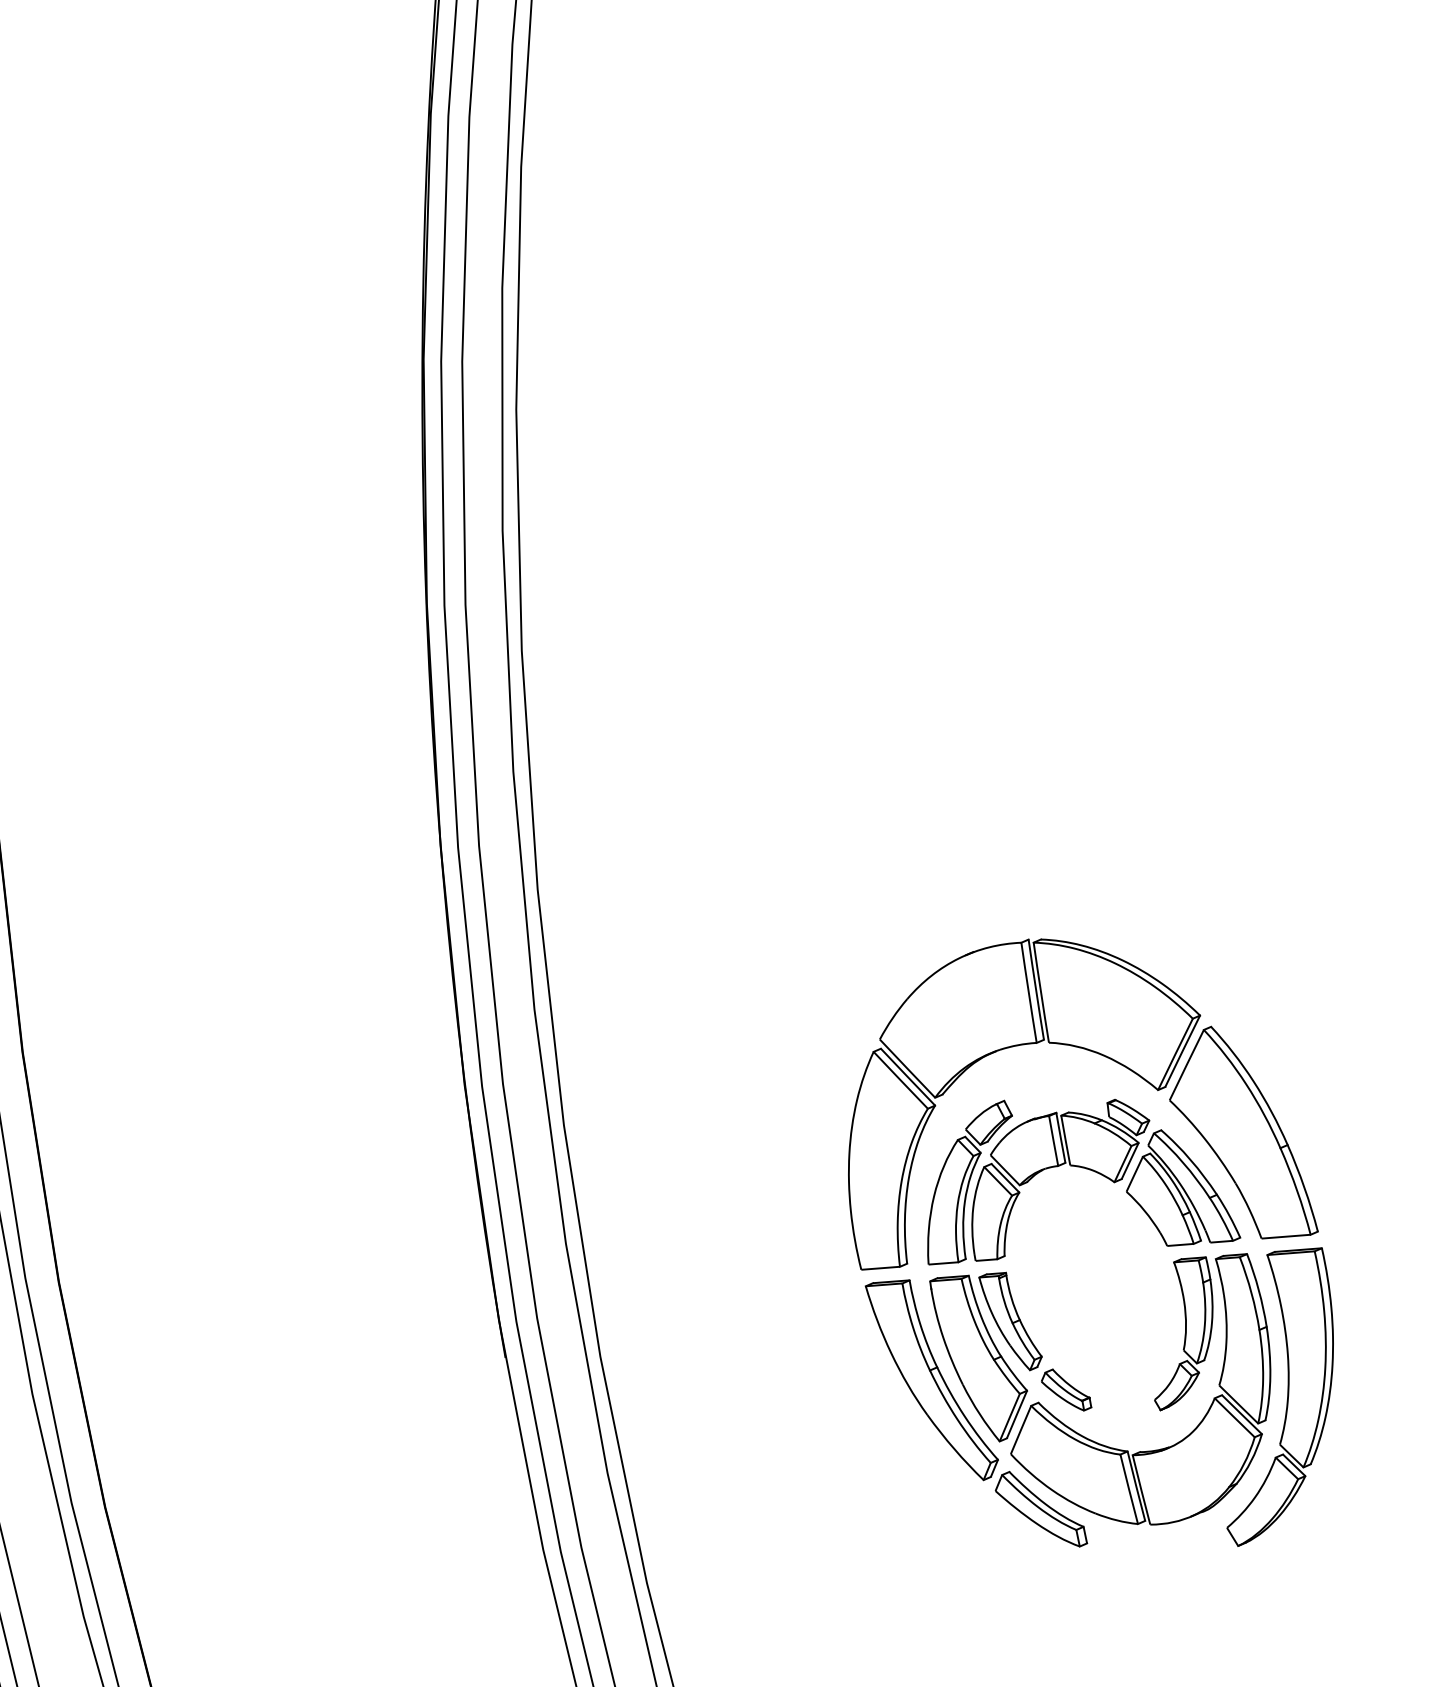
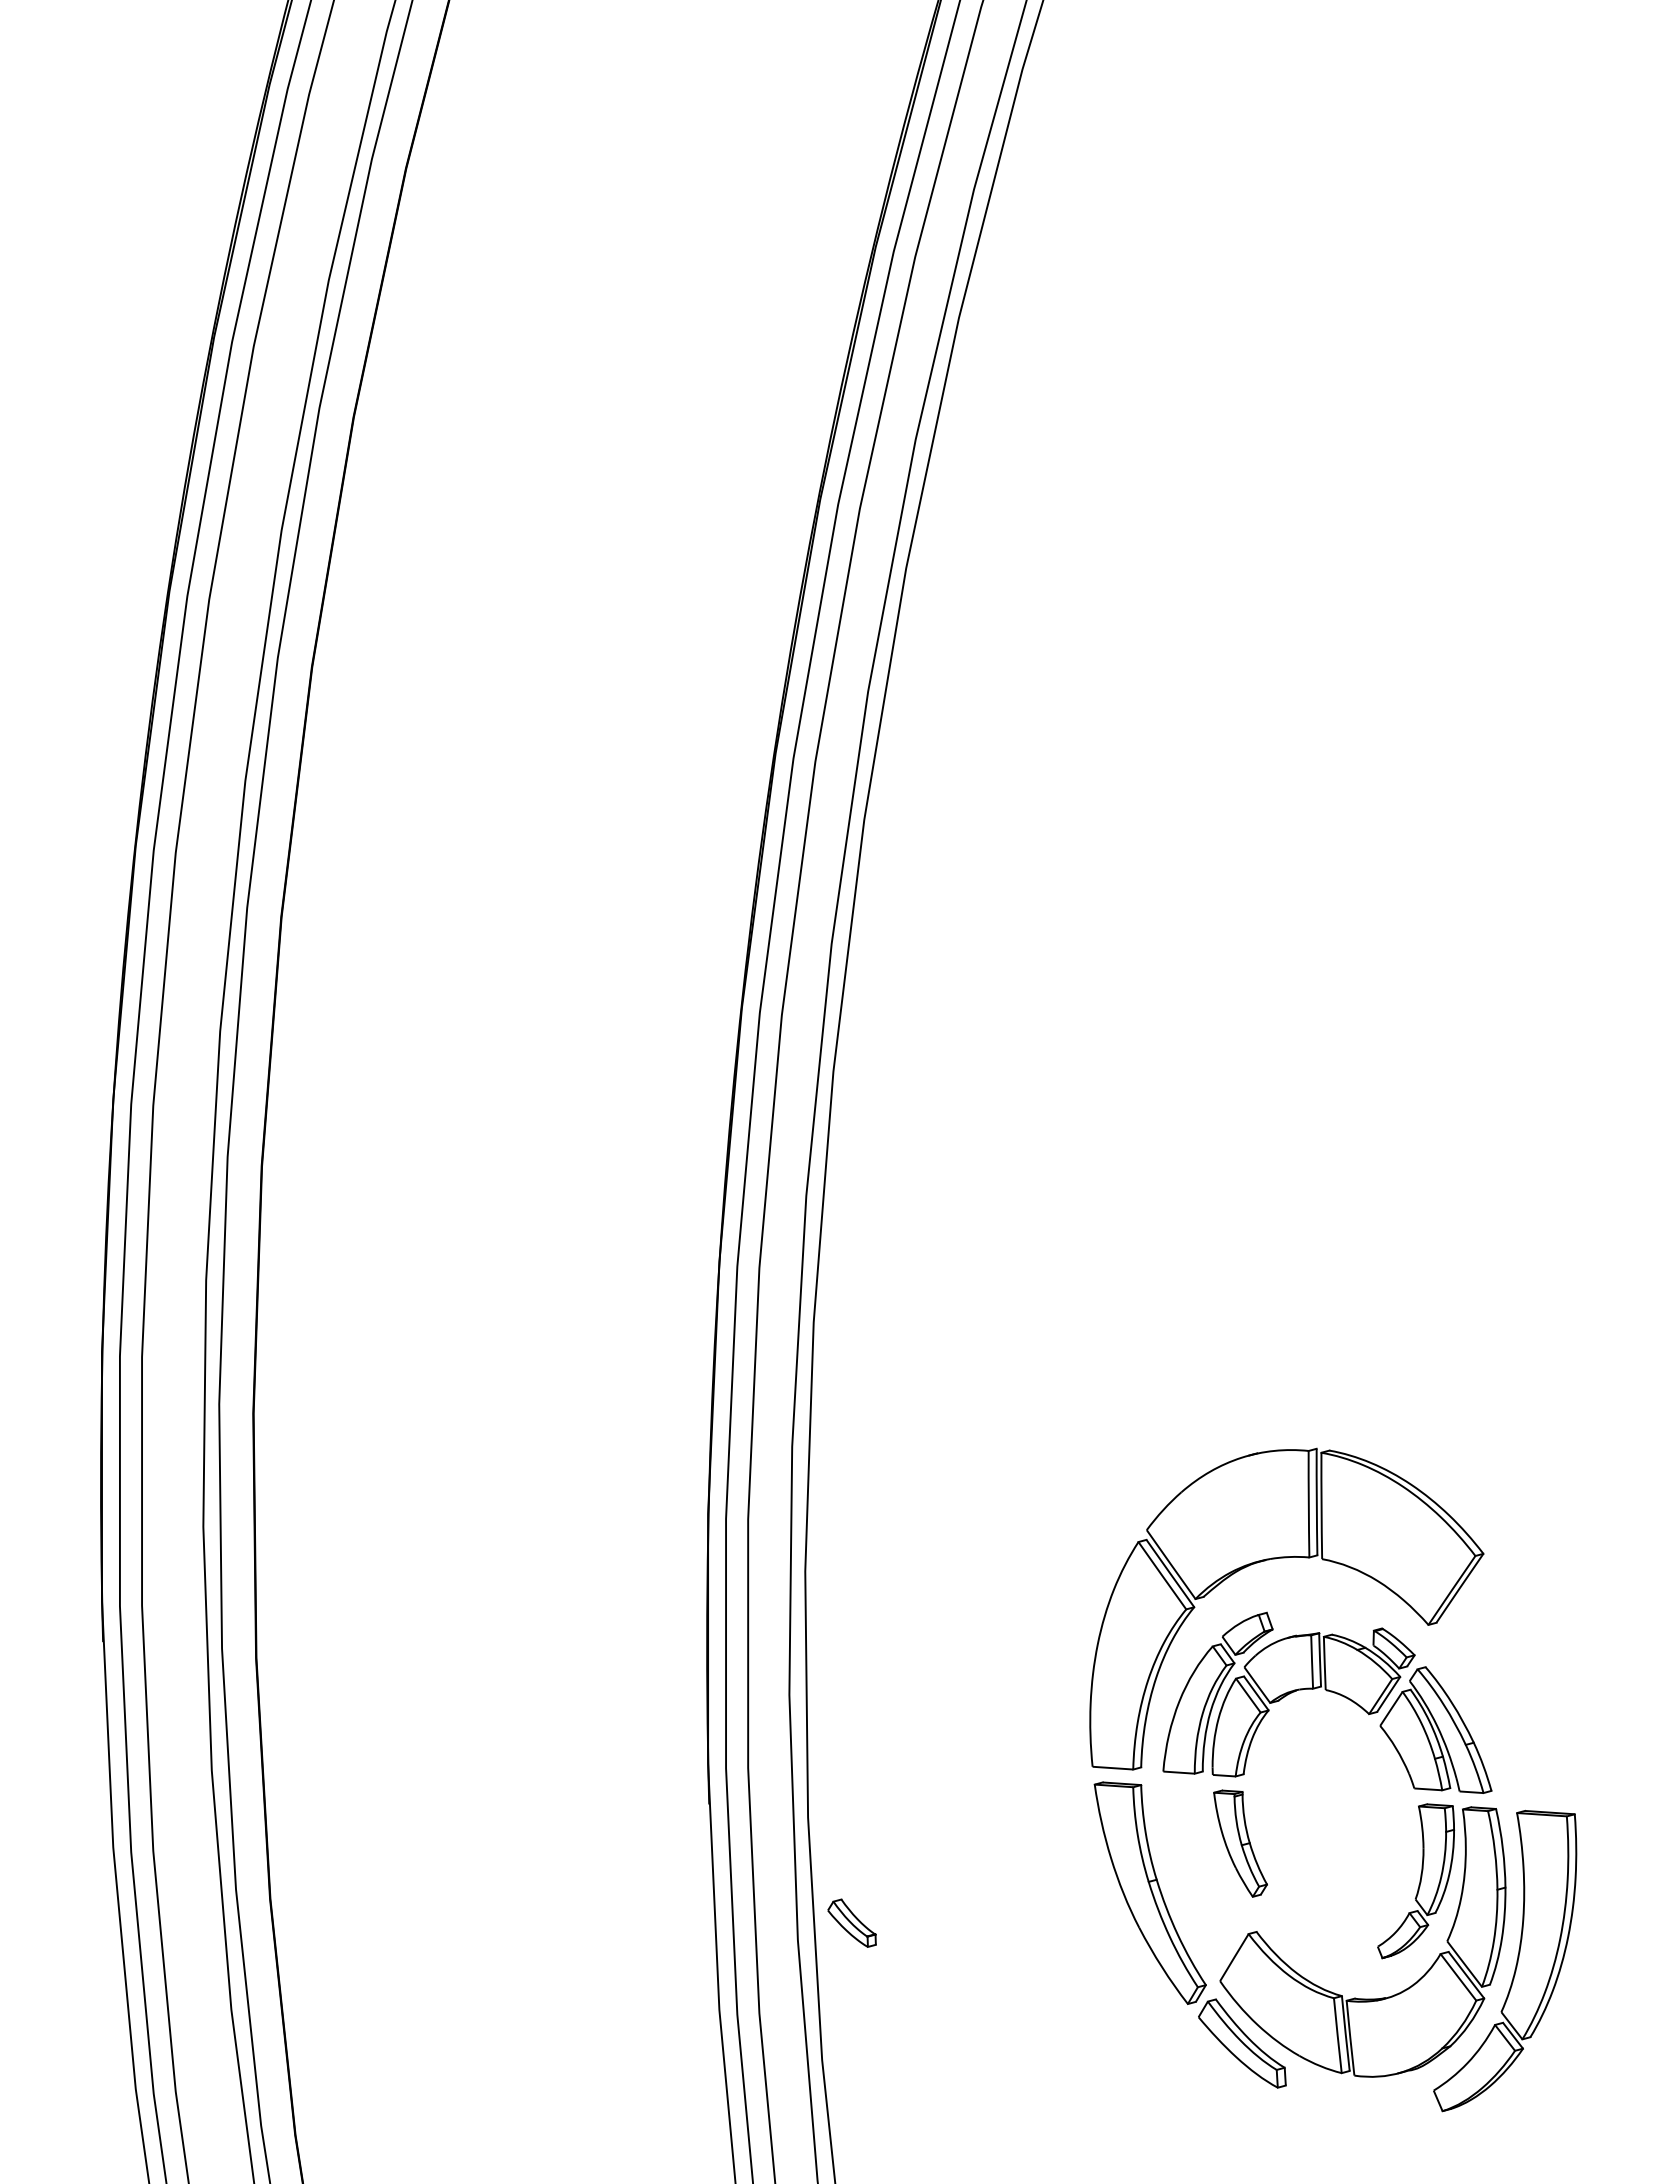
part: (1239, 1133) -> (1506, 1682), removed
part: (981, 1357) -> (1204, 1876), removed
part: (1065, 1389) -> (851, 1922), moved

